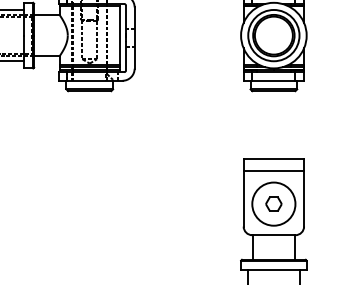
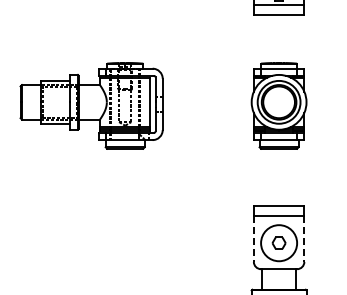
line: (243, 199) -> (253, 239), solid -> dashed
line: (304, 199) -> (304, 239), solid -> dashed

